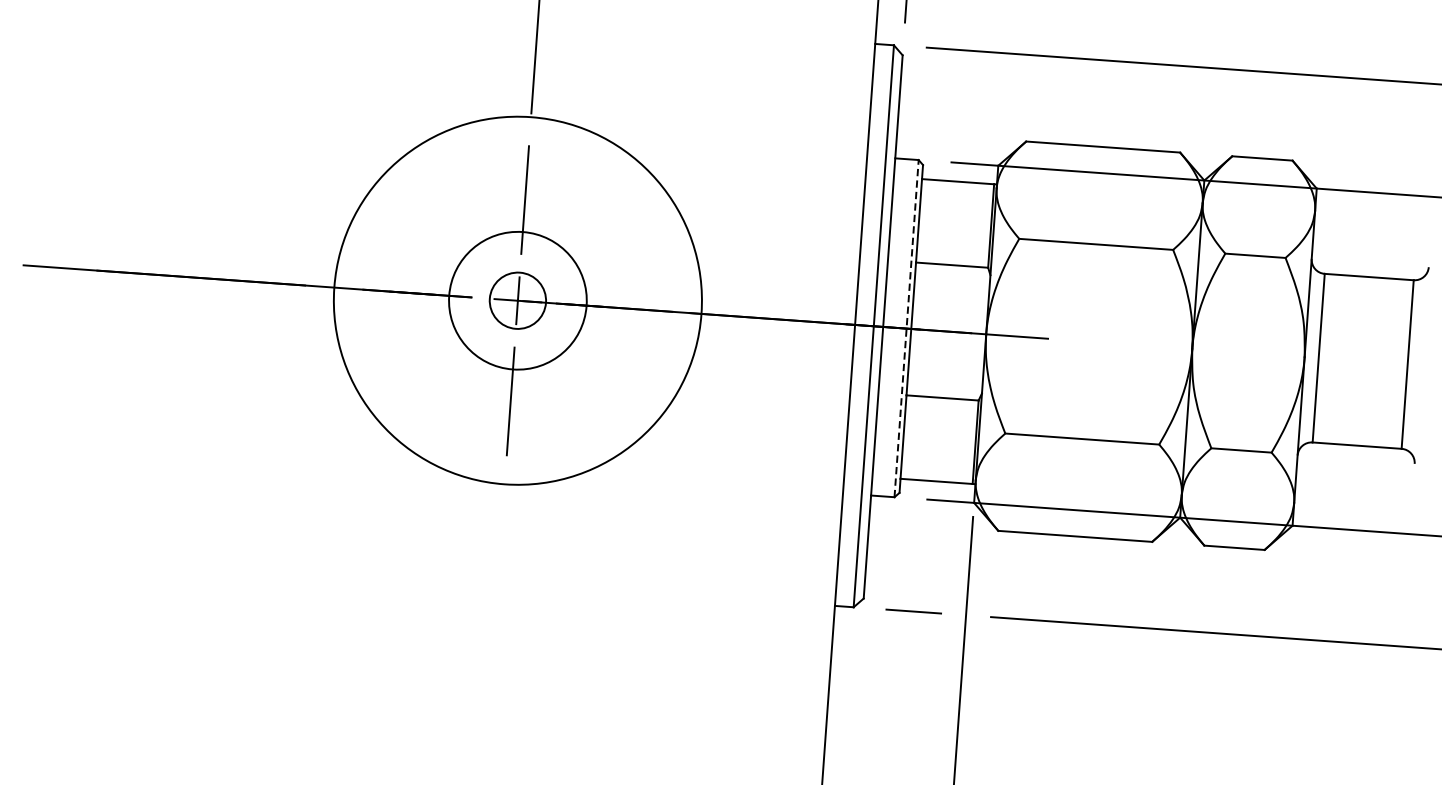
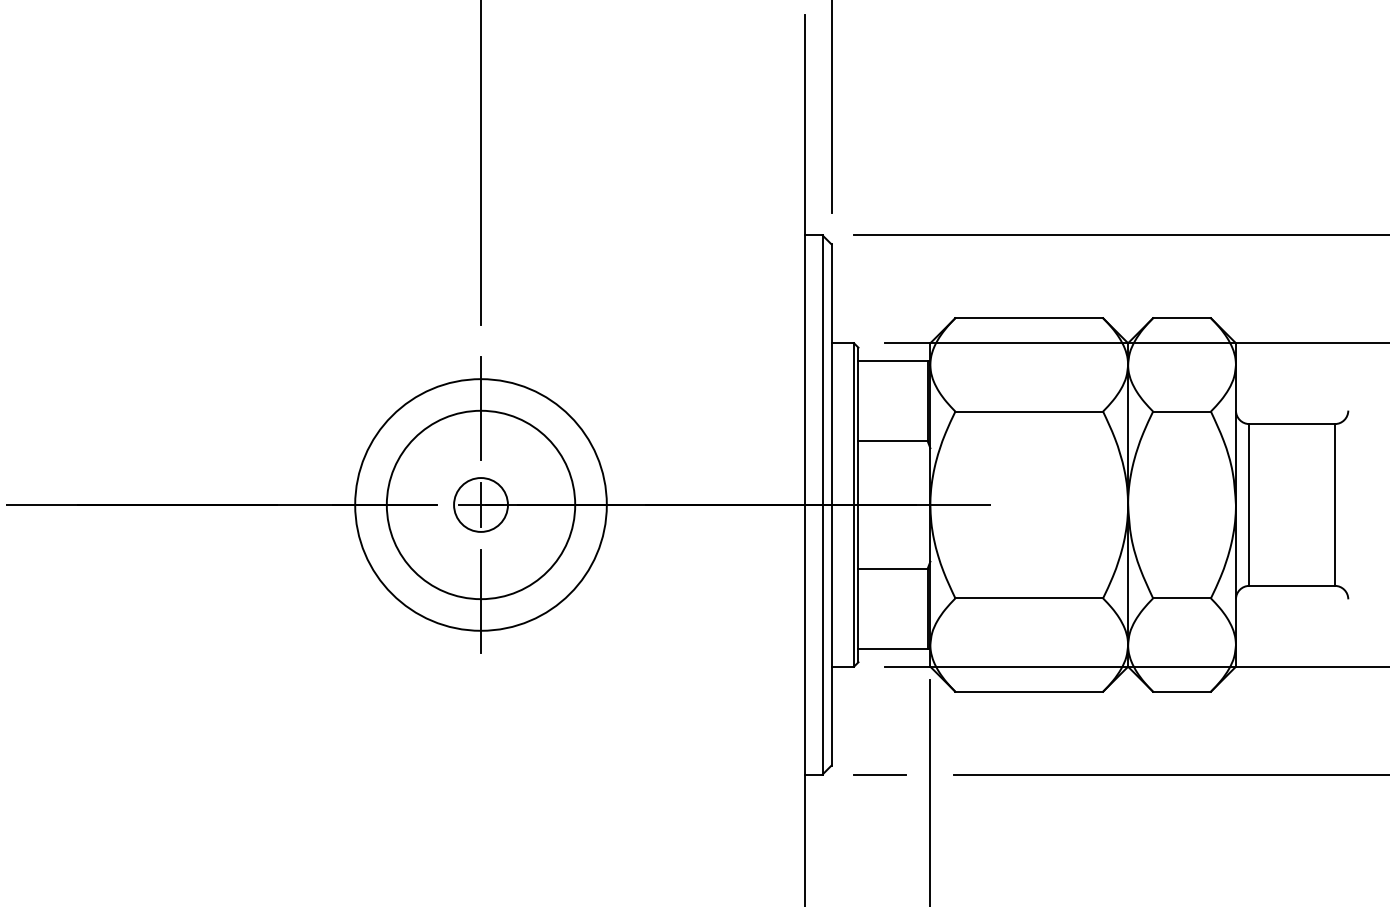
circle: (517, 300) -> (480, 504), size x0.71
circle: (517, 300) -> (480, 504), size x1.43
line: (906, 328) -> (853, 504), dashed -> solid

